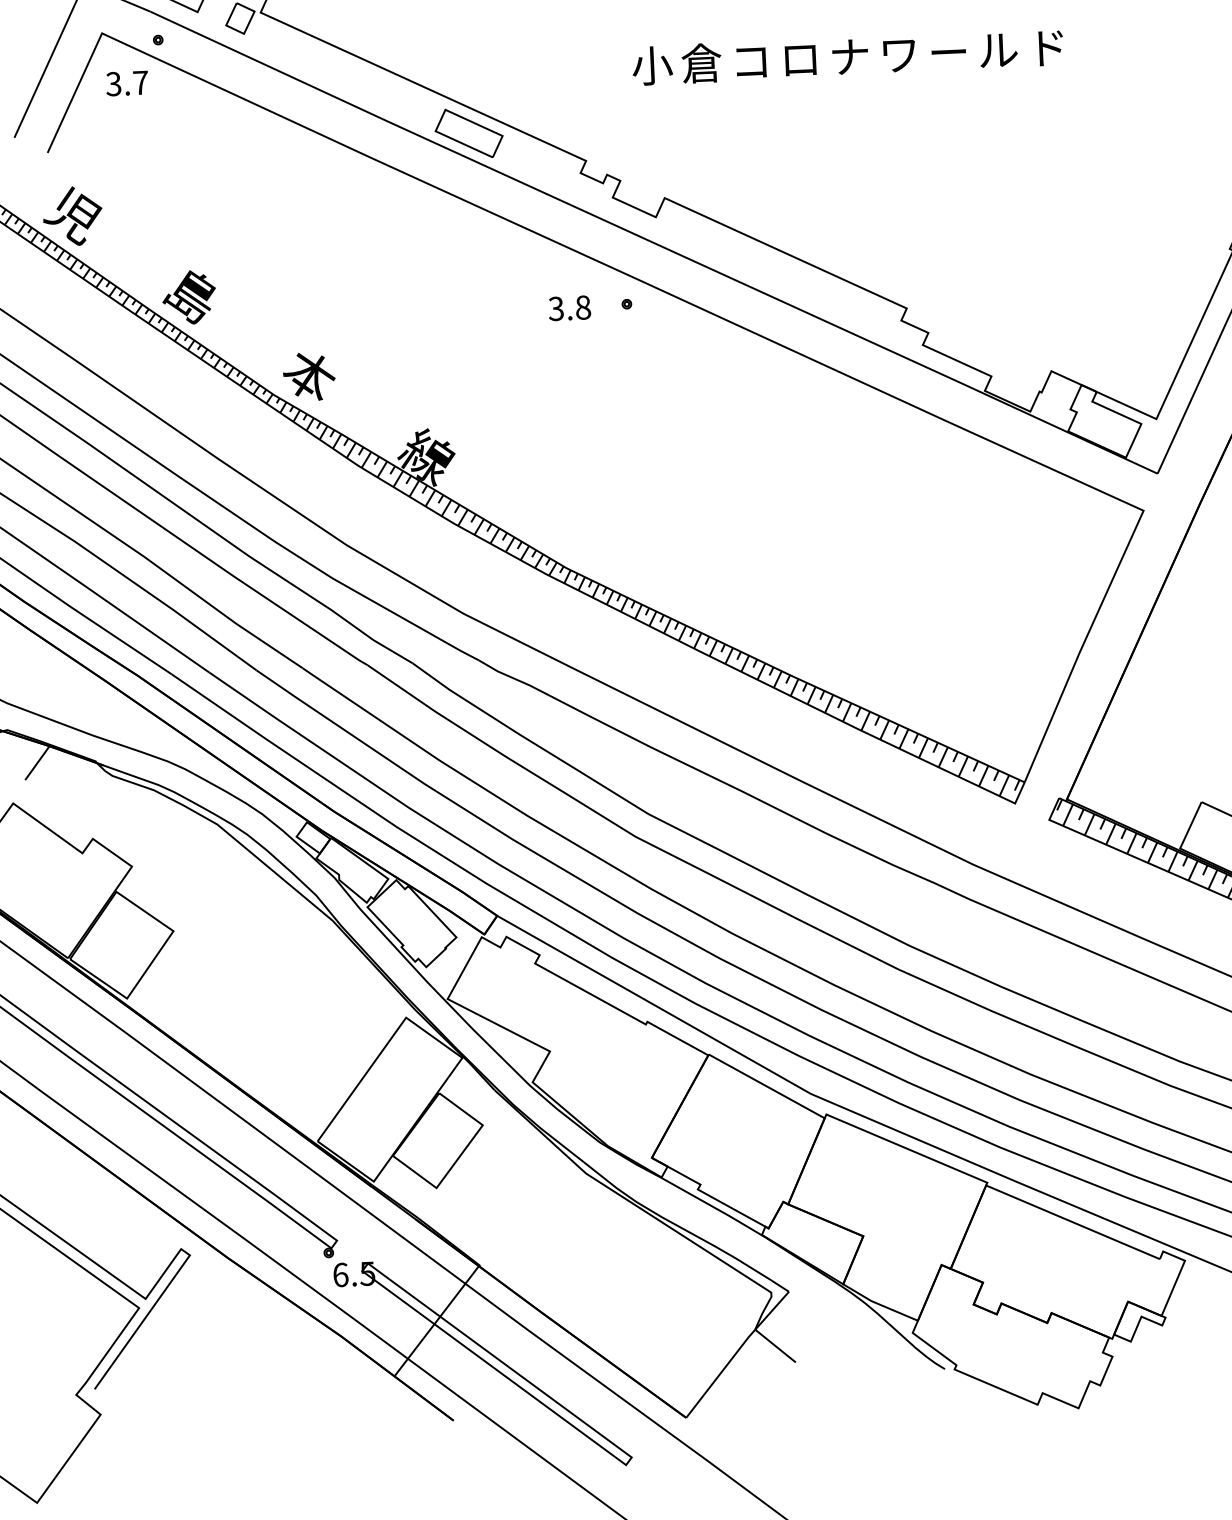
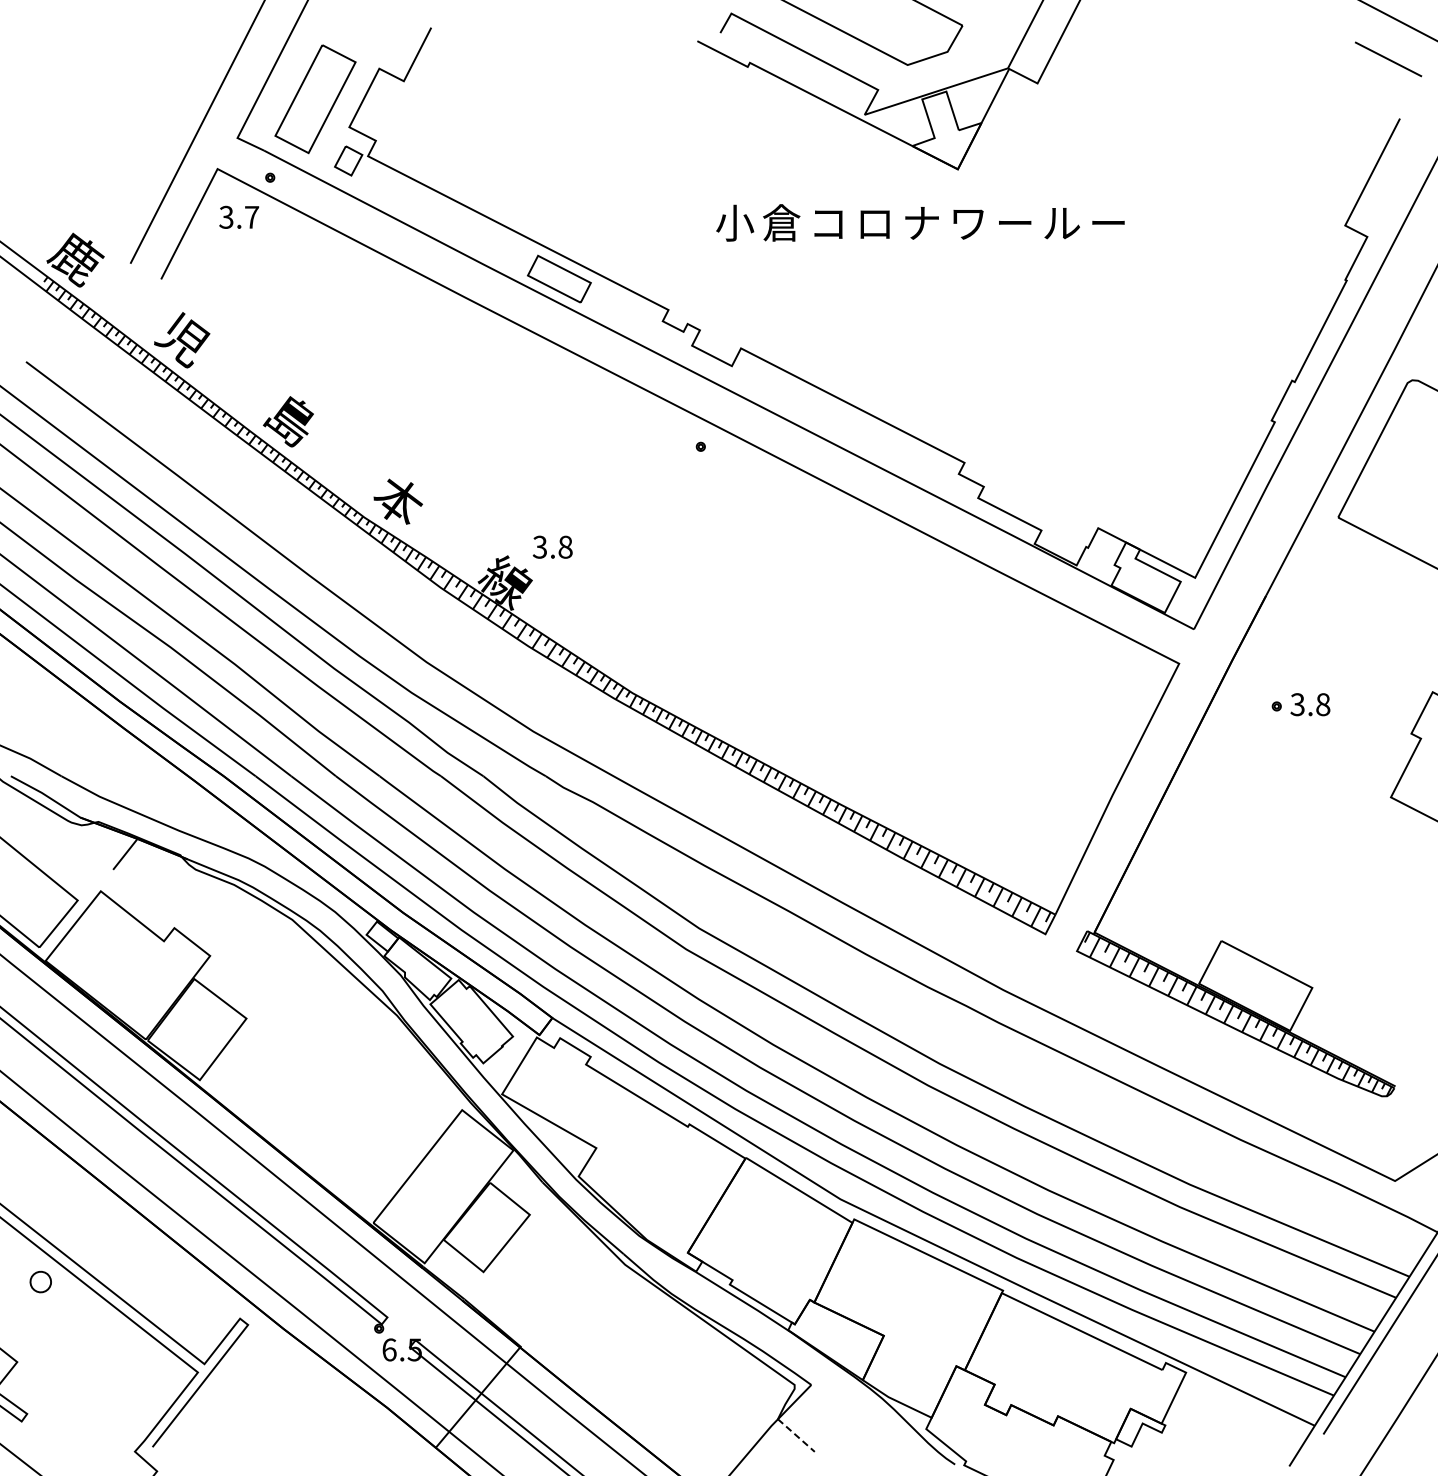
text: (1047, 48) -> (1108, 223), ド -> ー
text: (569, 307) -> (552, 546), moved
line: (775, 1346) -> (796, 1435), solid -> dashed

